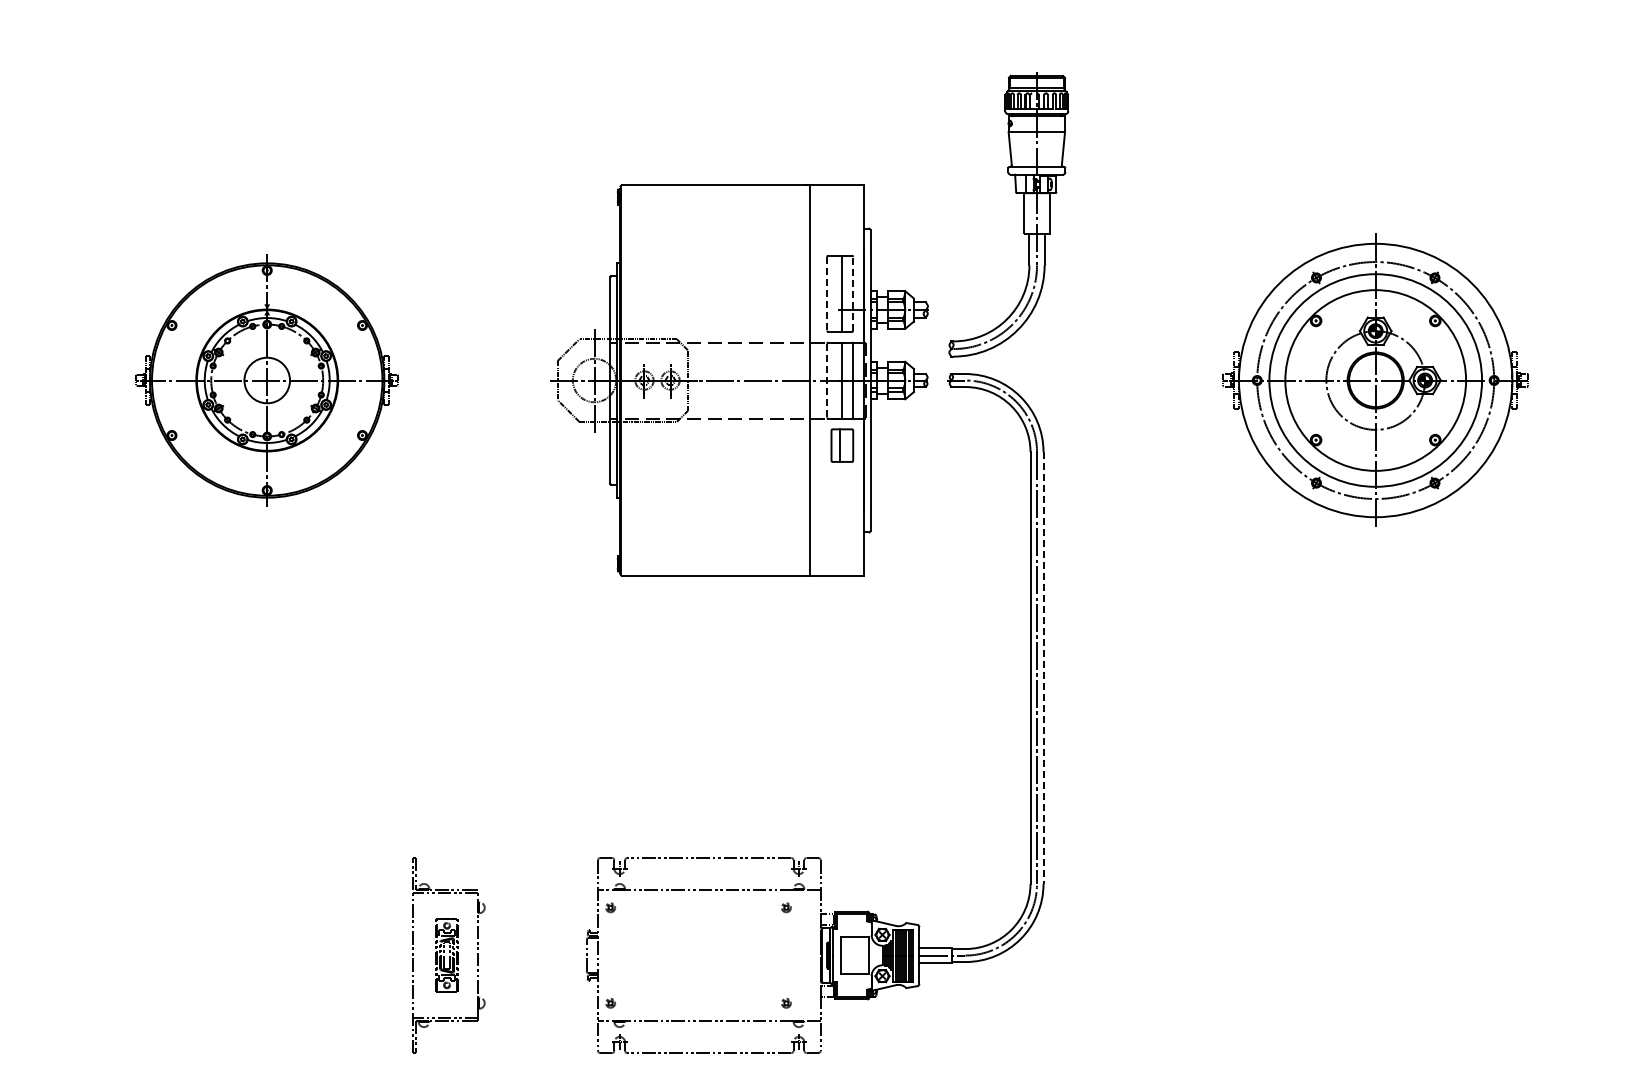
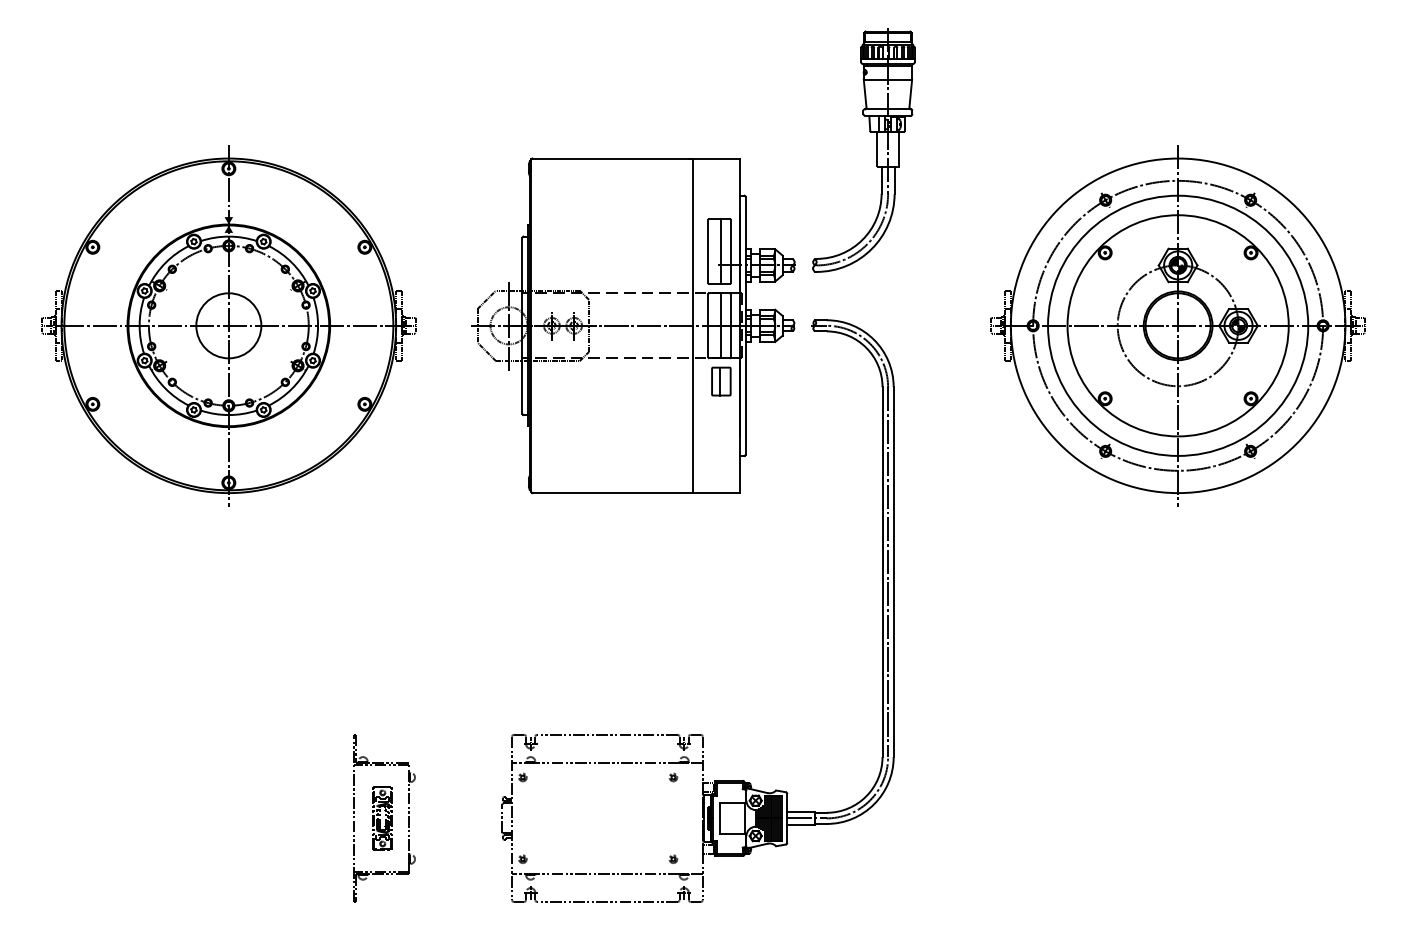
part: (1023, 214) -> (876, 150), moved
line: (827, 293) -> (708, 251), dashed -> solid
line: (853, 293) -> (730, 251), dashed -> solid
part: (266, 380) -> (228, 325), size x1.67
line: (827, 380) -> (708, 325), dashed -> solid
part: (1375, 380) -> (1178, 325), size x1.43
line: (1043, 668) -> (893, 572), dashed -> solid

